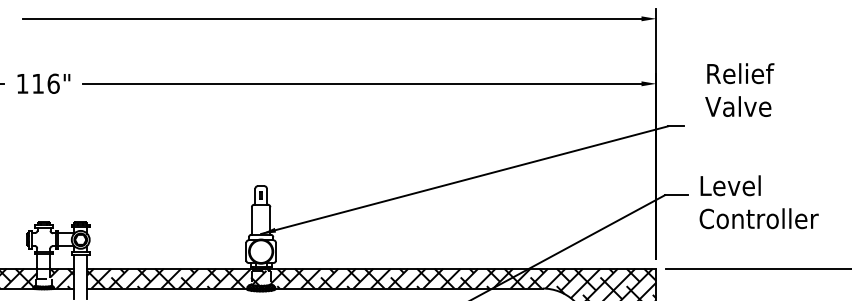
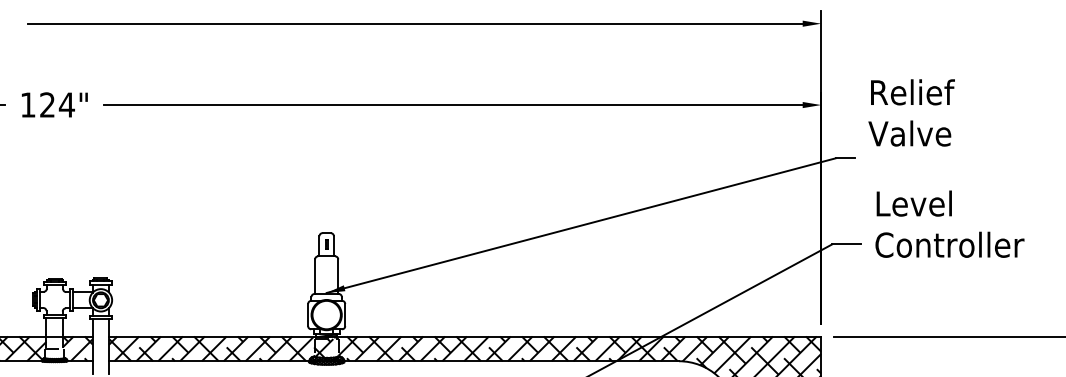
text: (46, 83) -> (57, 104), 116" -> 124"
text: (739, 89) -> (911, 112), moved
text: (758, 201) -> (949, 223), moved

